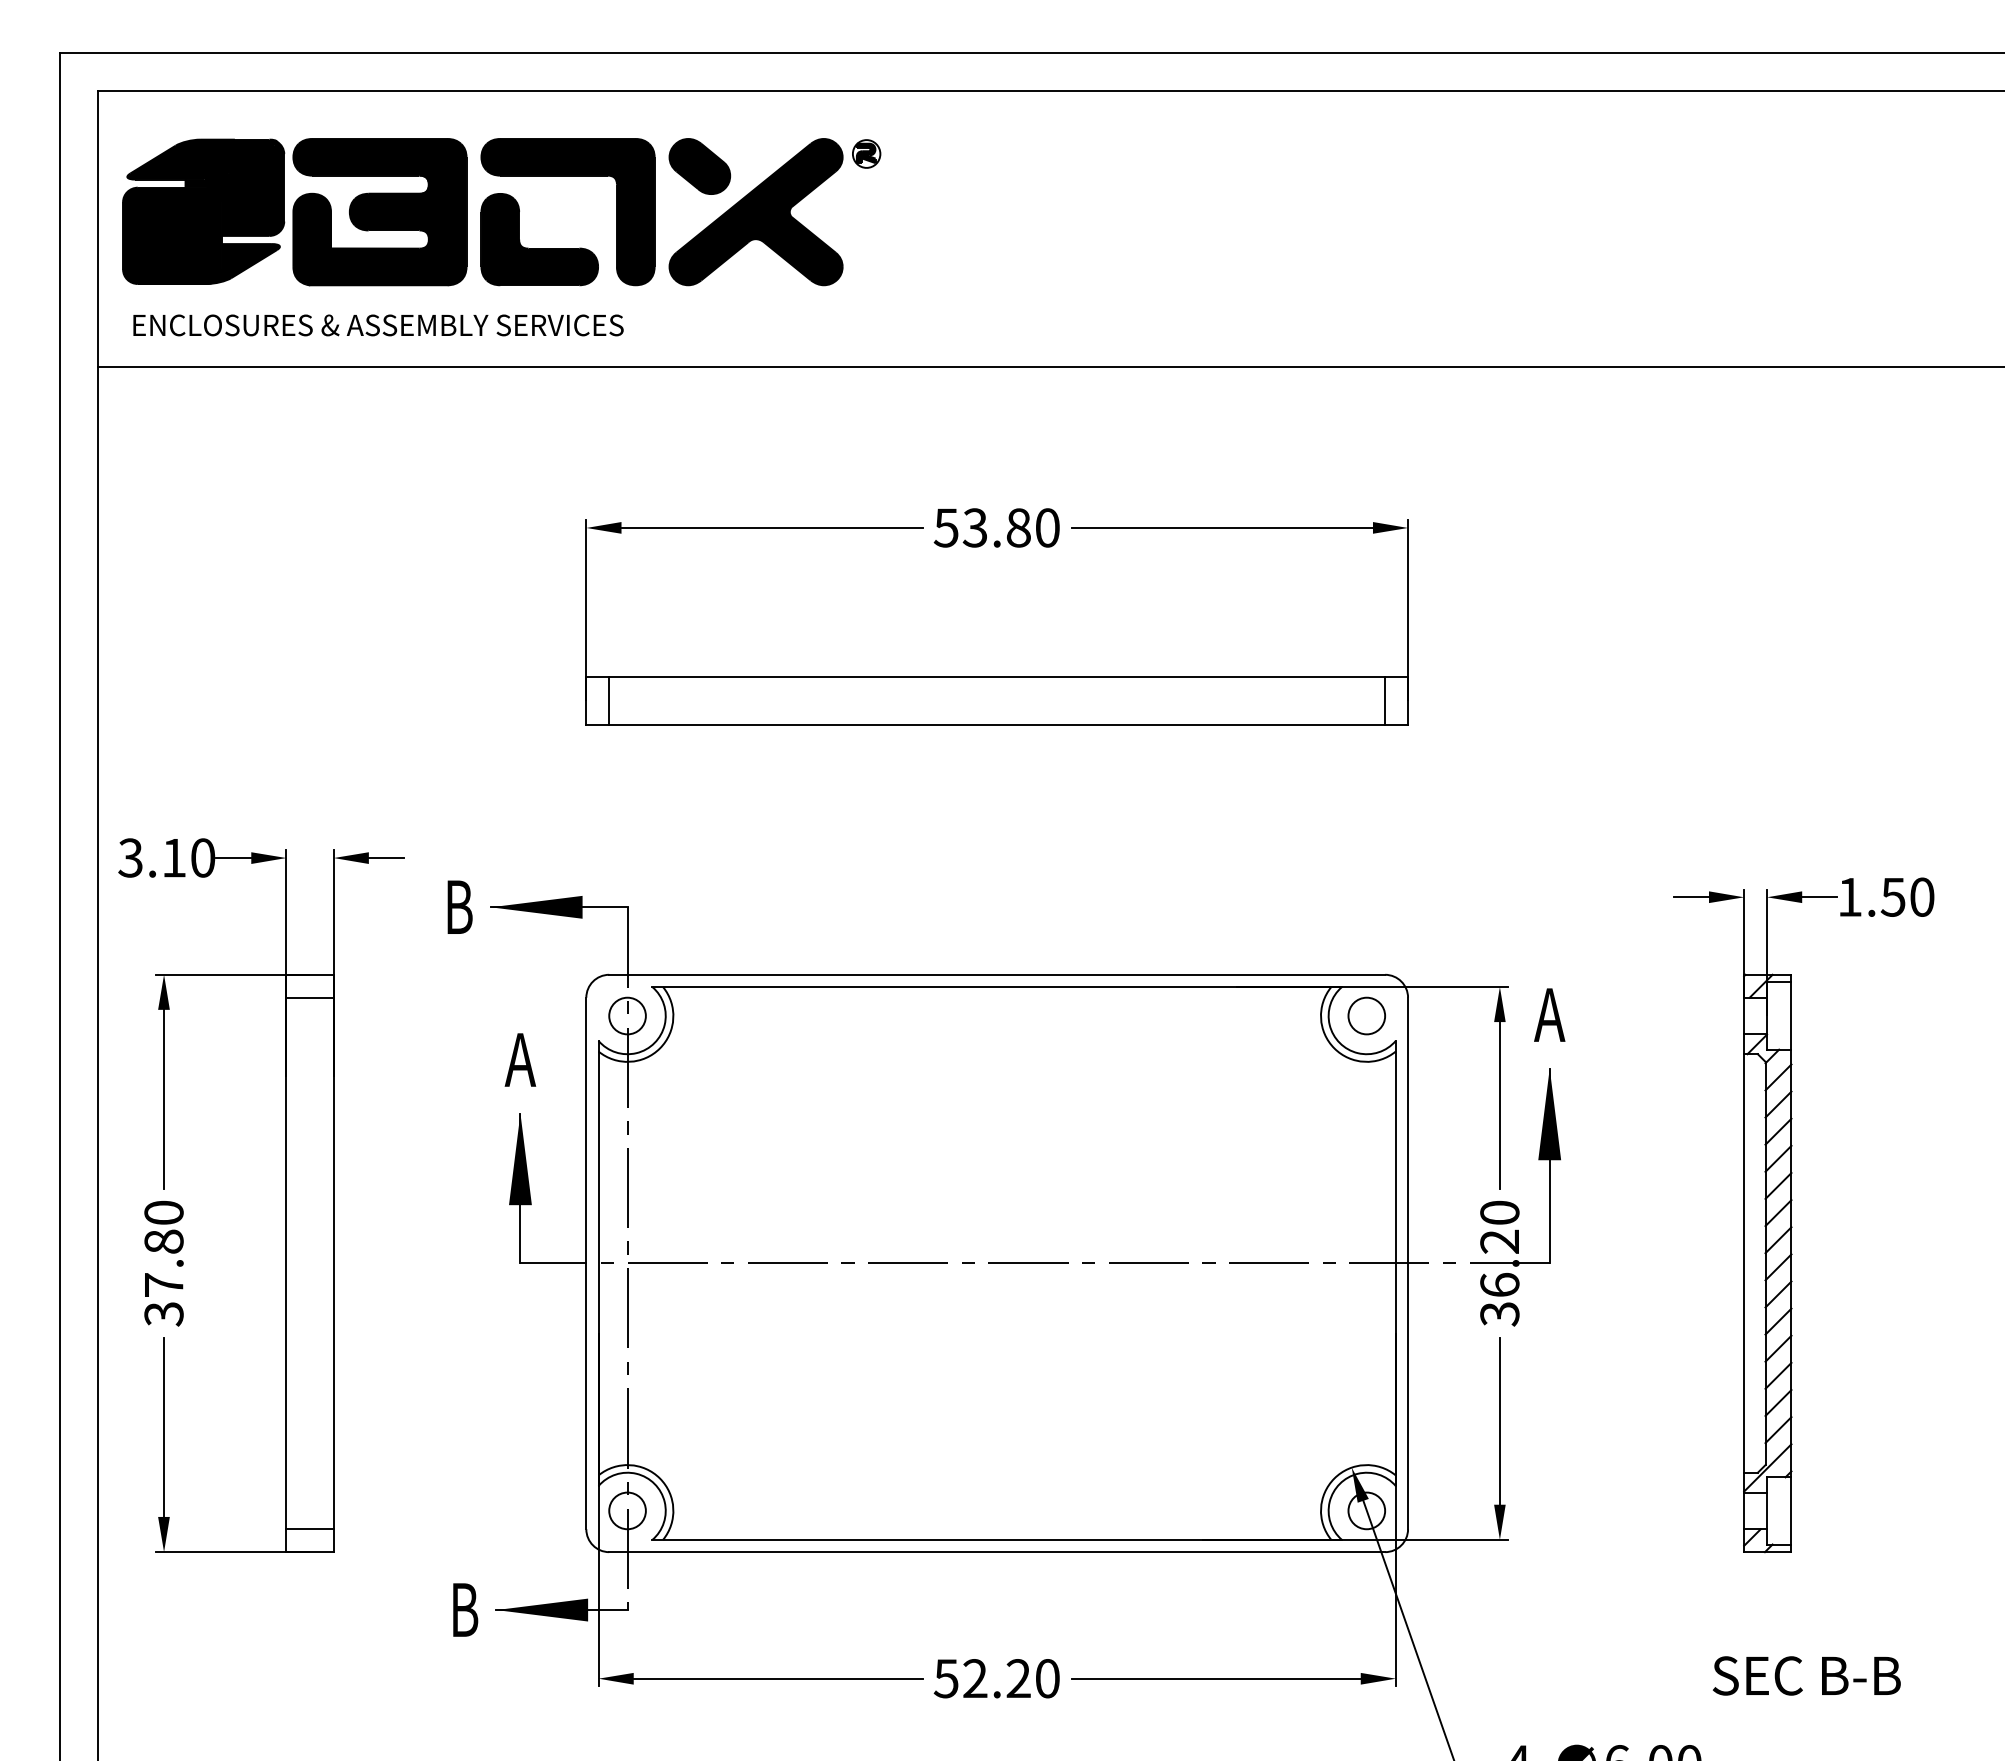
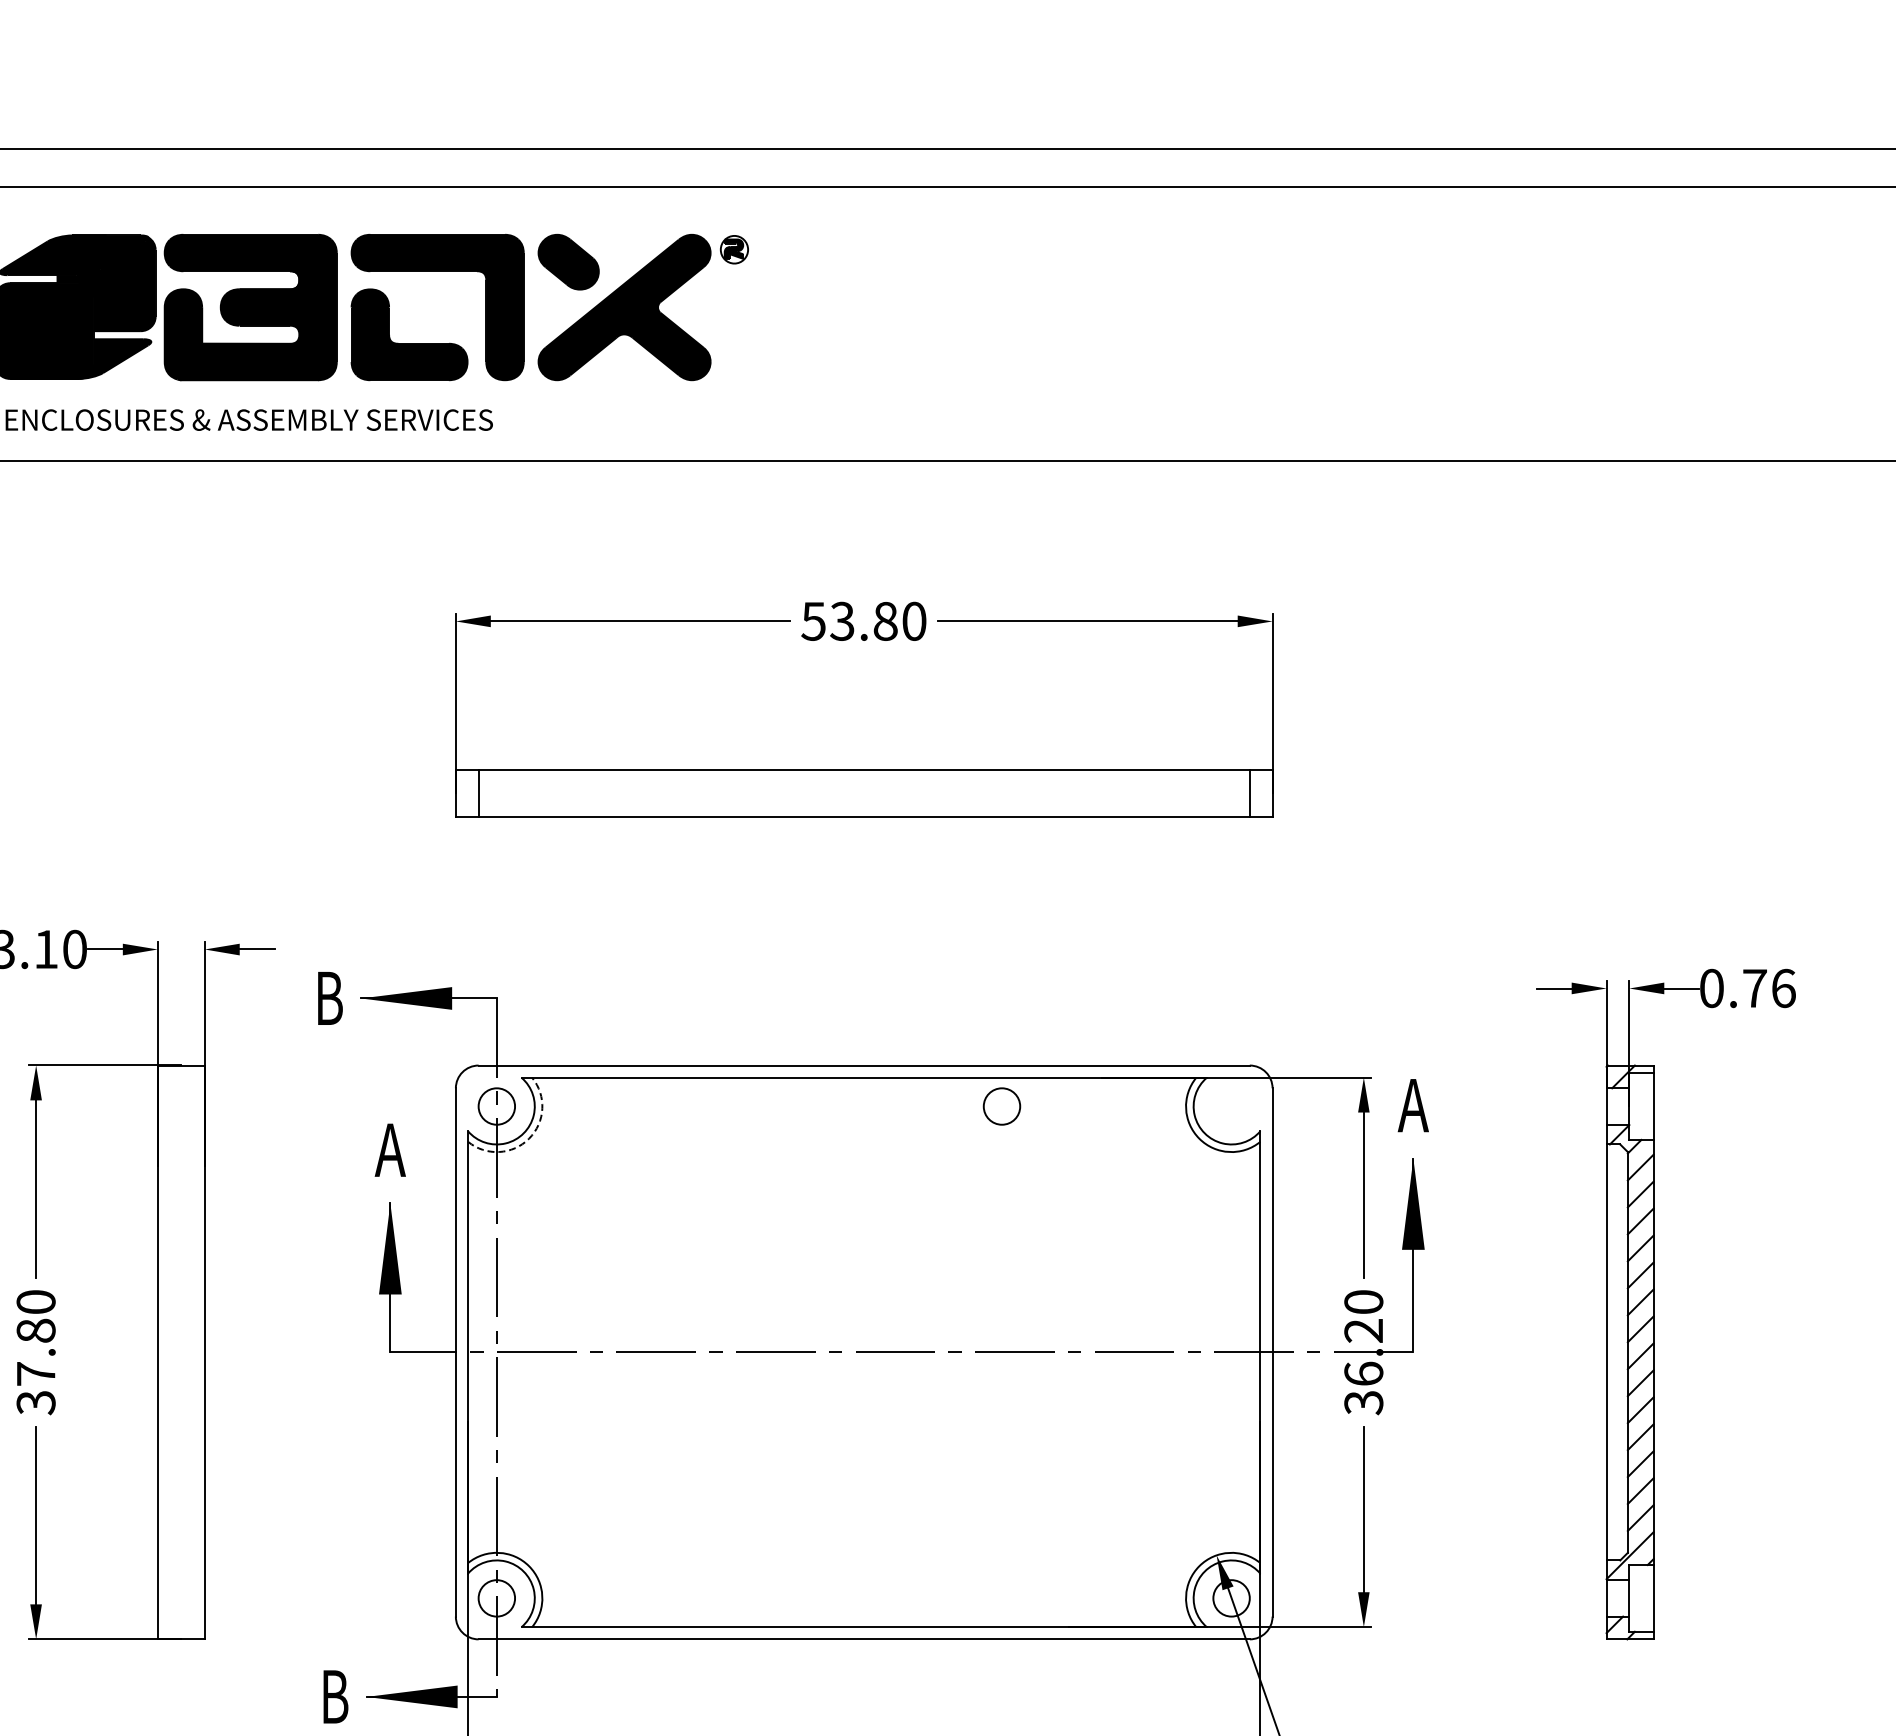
text: (1886, 896) -> (1748, 987), 1.50 -> 0.76
line: (309, 997) -> (180, 1088), removed
circle: (1366, 1015) -> (1001, 1105), moved
arc: (659, 1048) -> (528, 1138), solid -> dashed
line: (309, 1529) -> (180, 1616), removed

